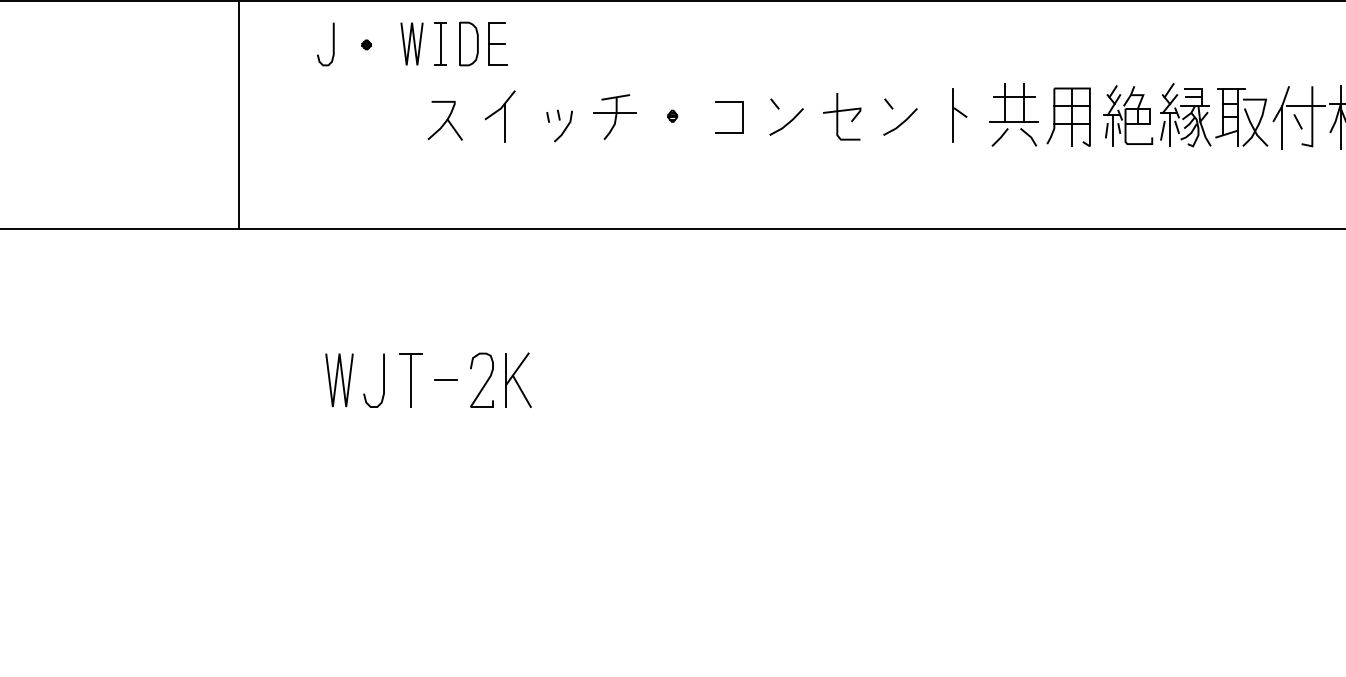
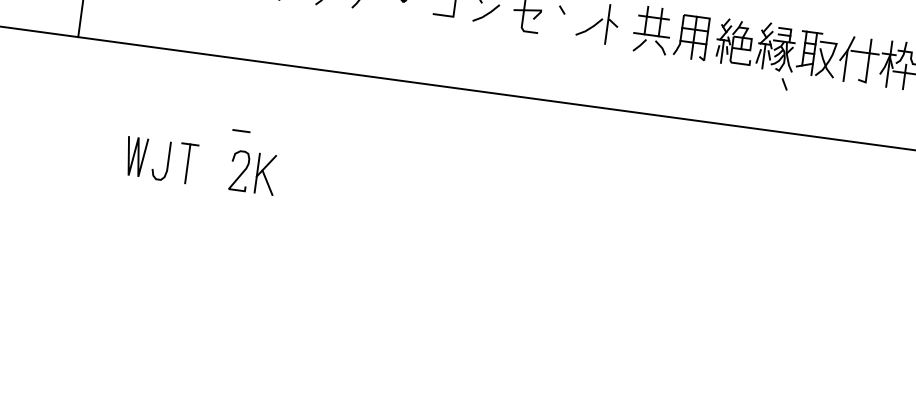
line: (1297, 121) -> (784, 84), moved
line: (901, 122) -> (589, 27), moved
line: (445, 379) -> (240, 130), moved

